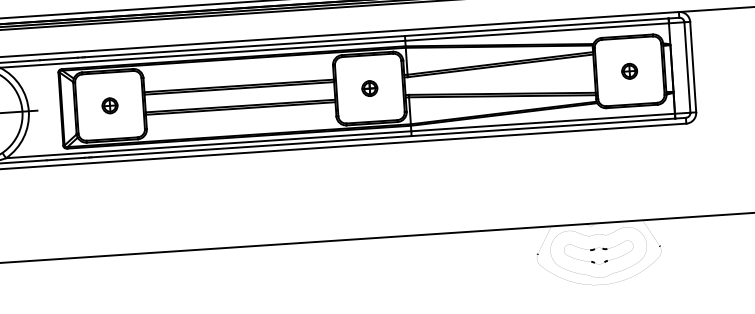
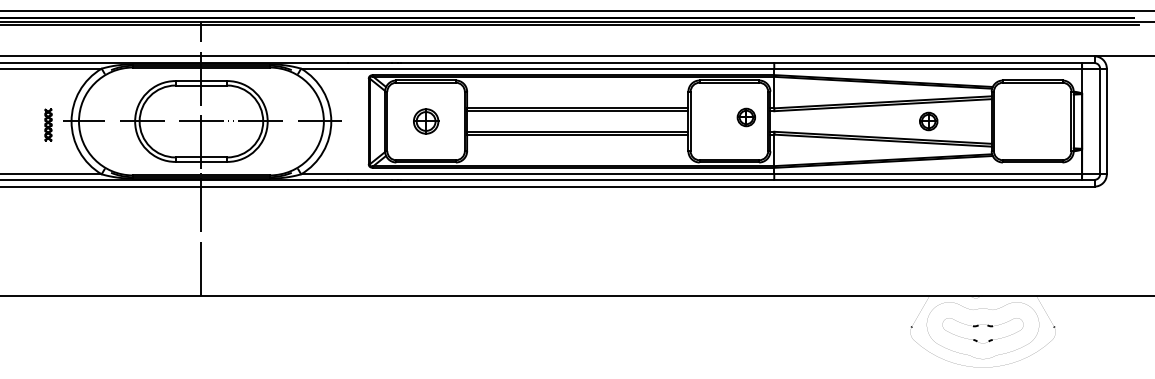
part: (629, 71) -> (928, 121), moved
part: (369, 88) -> (745, 117), moved
part: (109, 105) -> (425, 121), size x1.4

